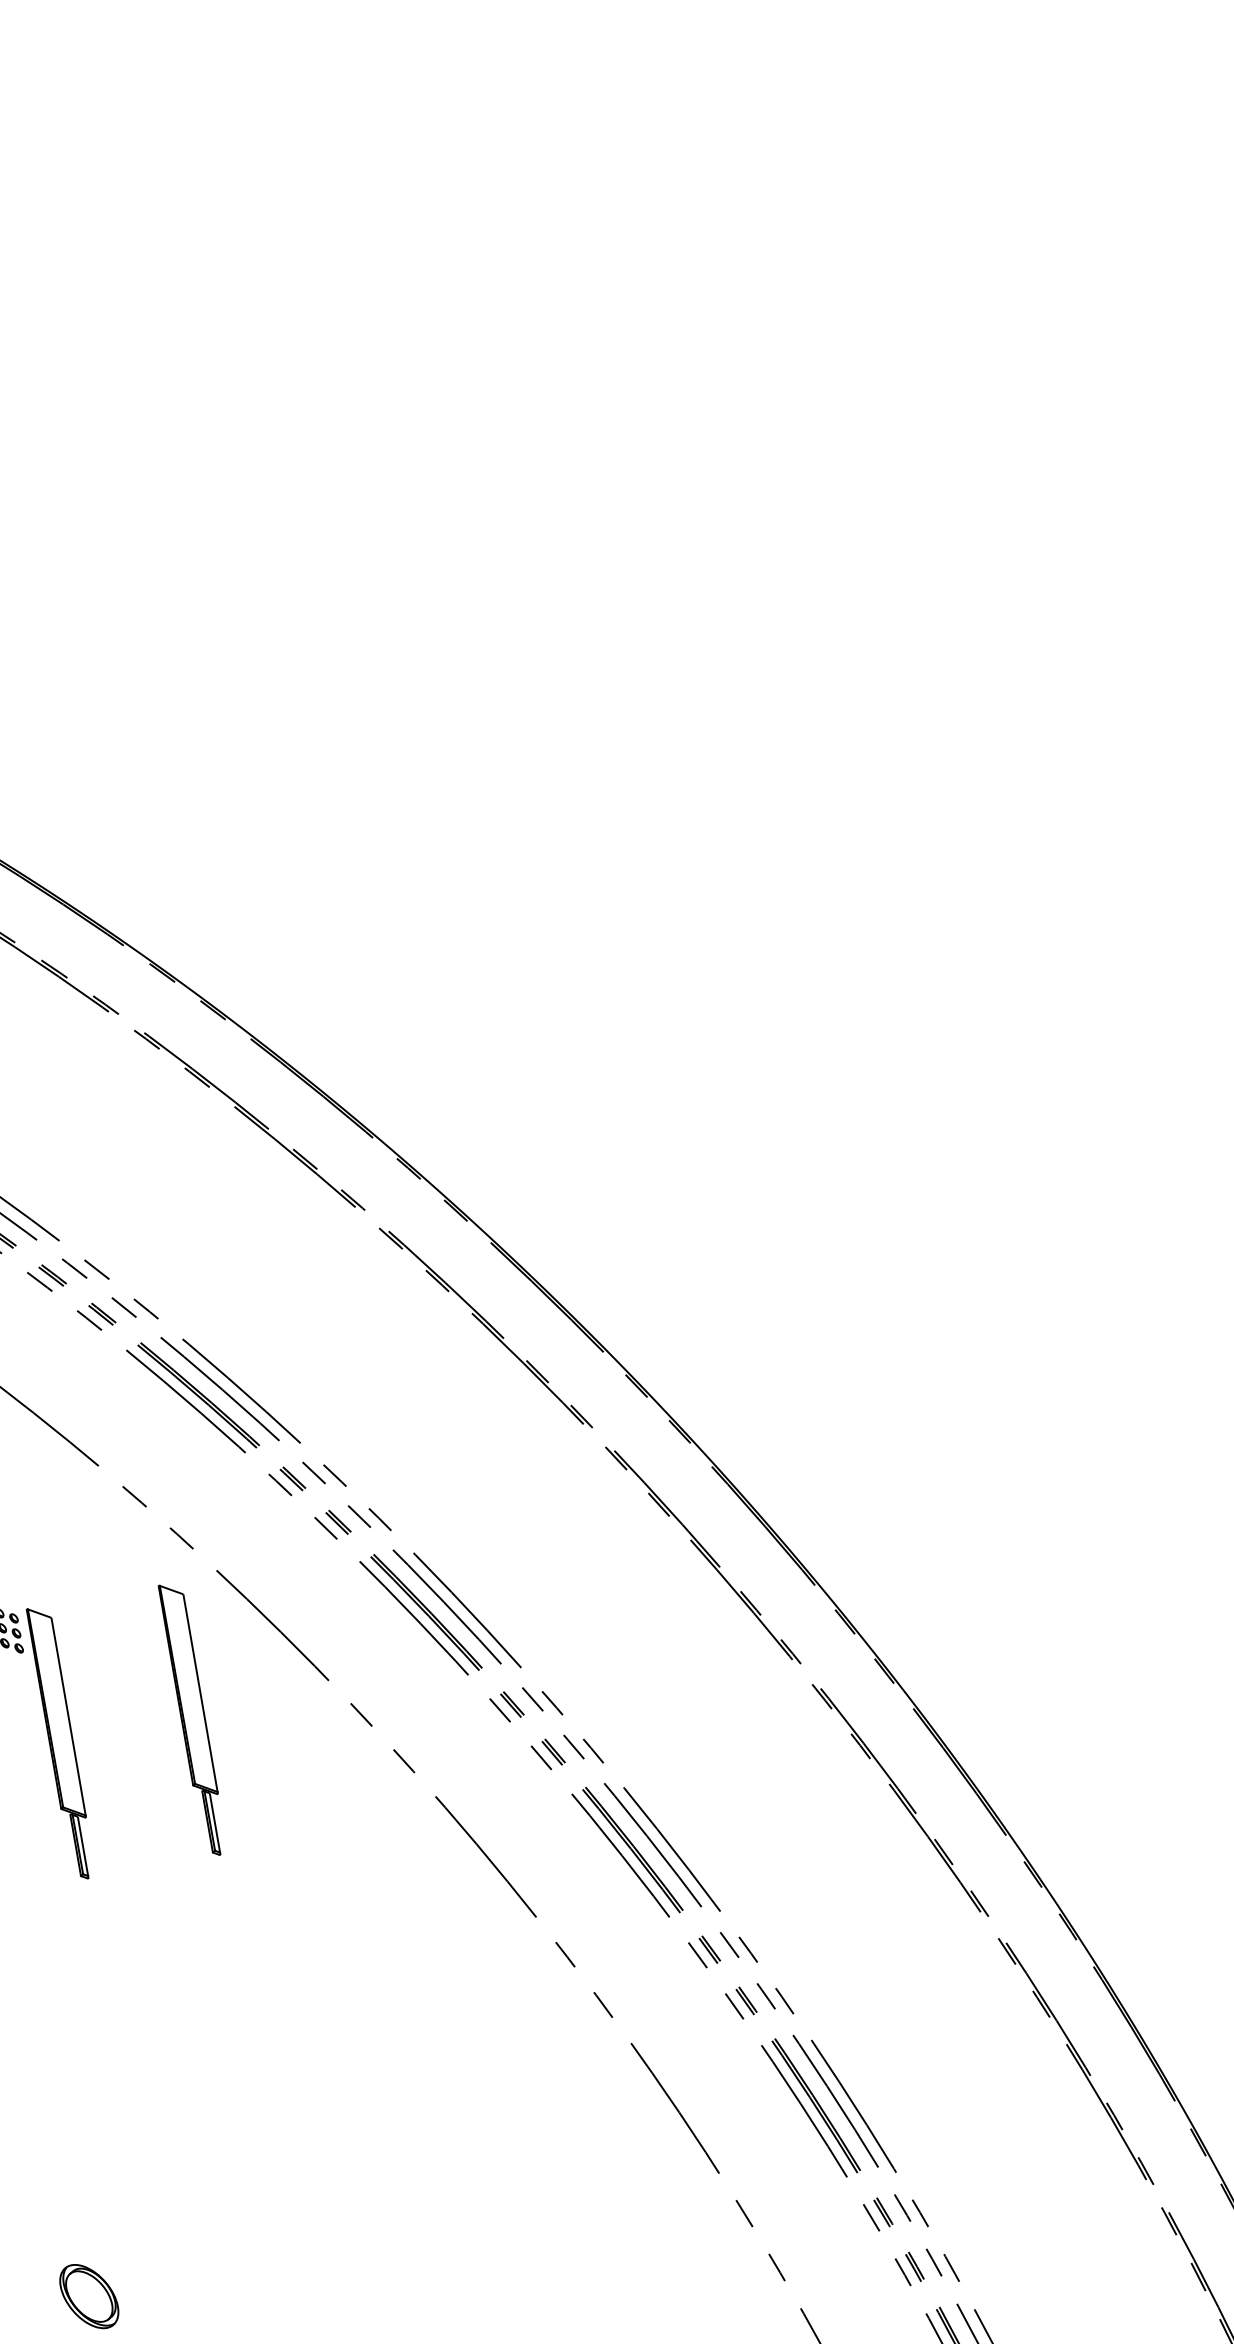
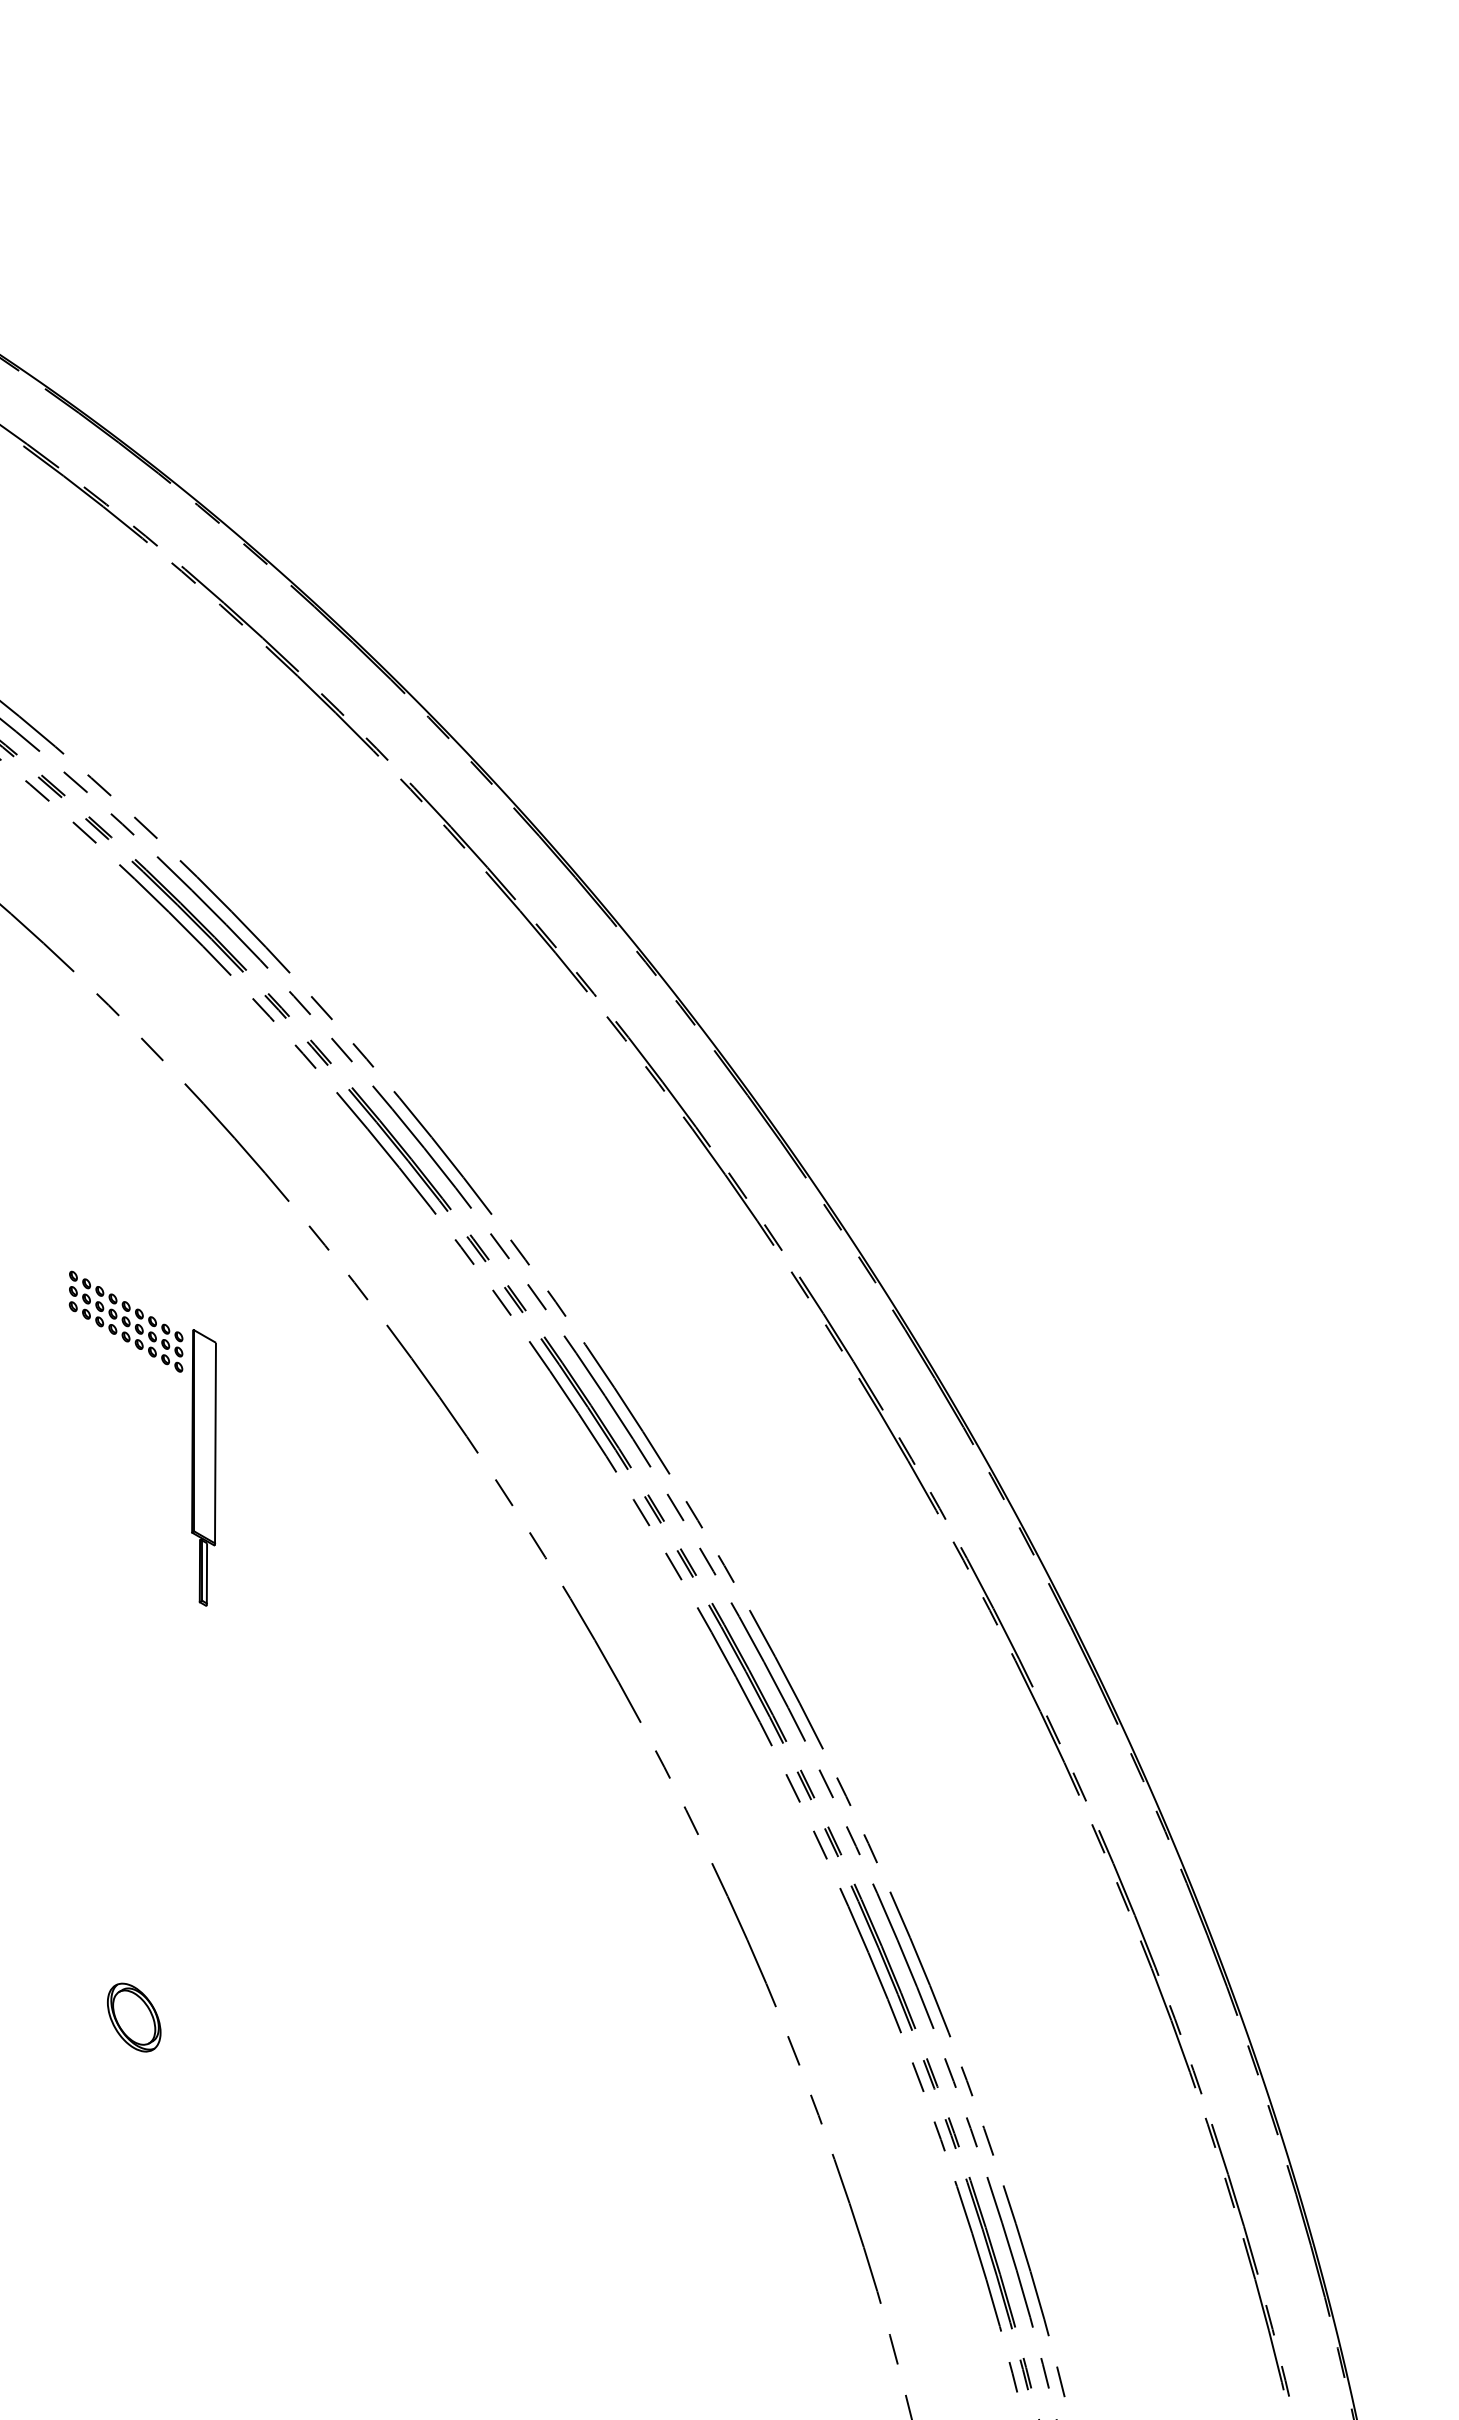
part: (192, 1719) -> (337, 1467), removed

